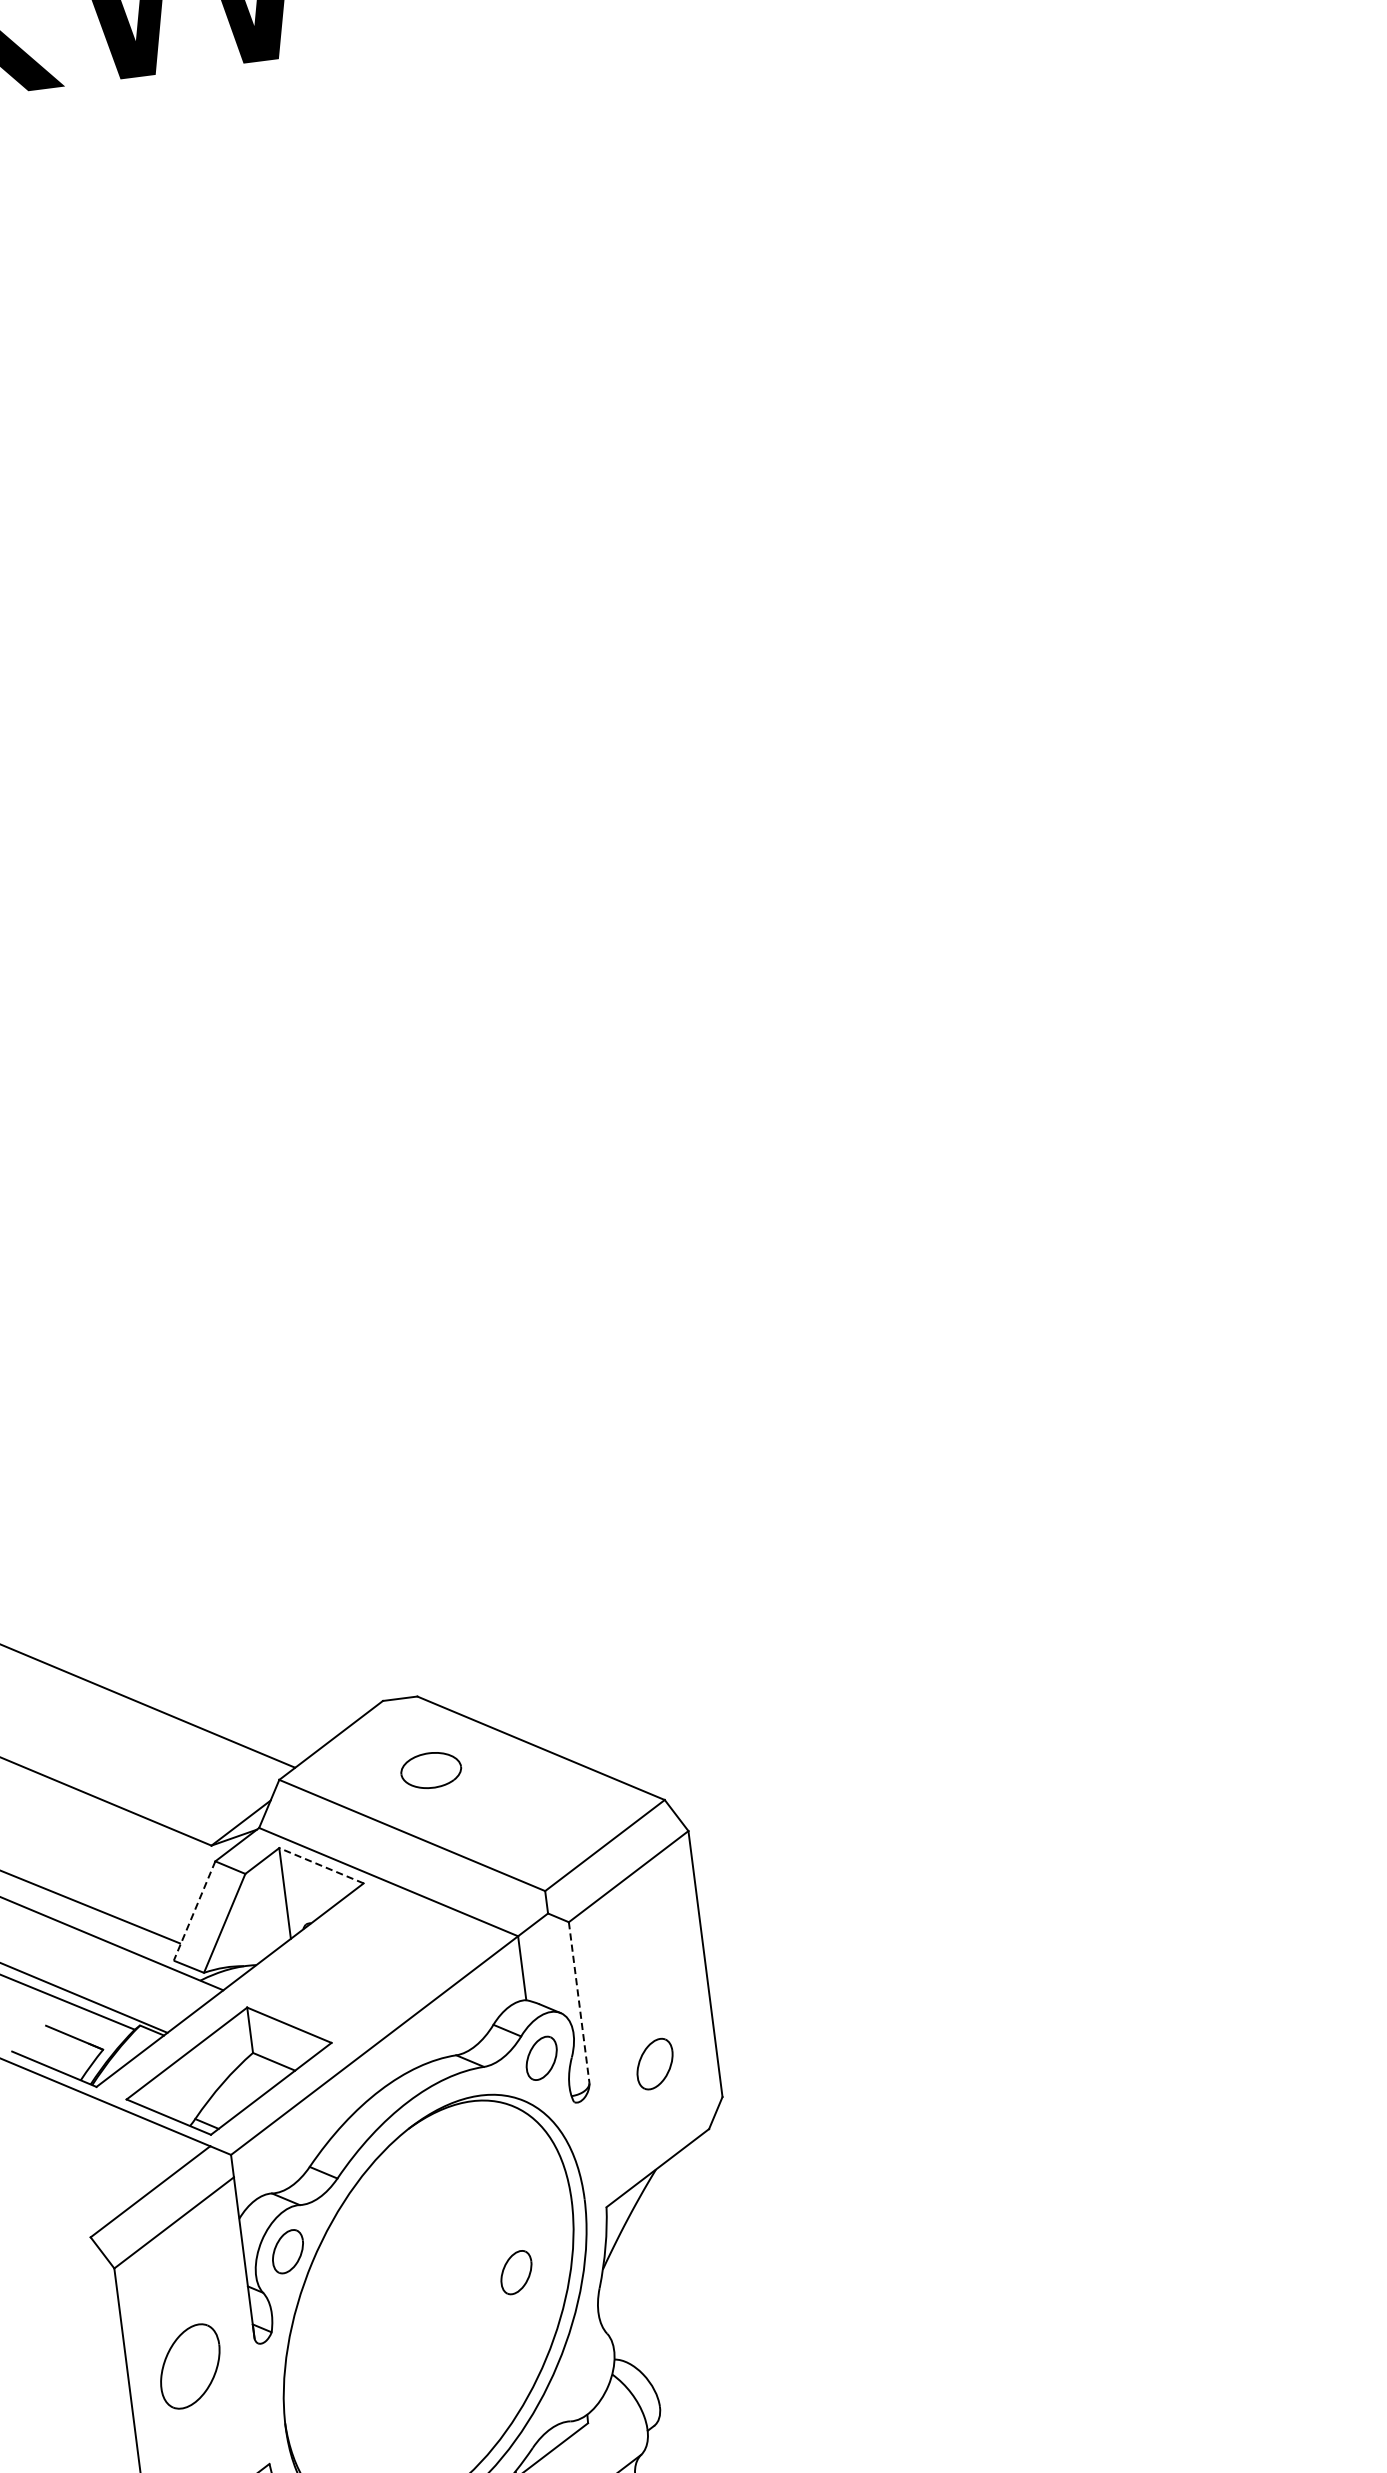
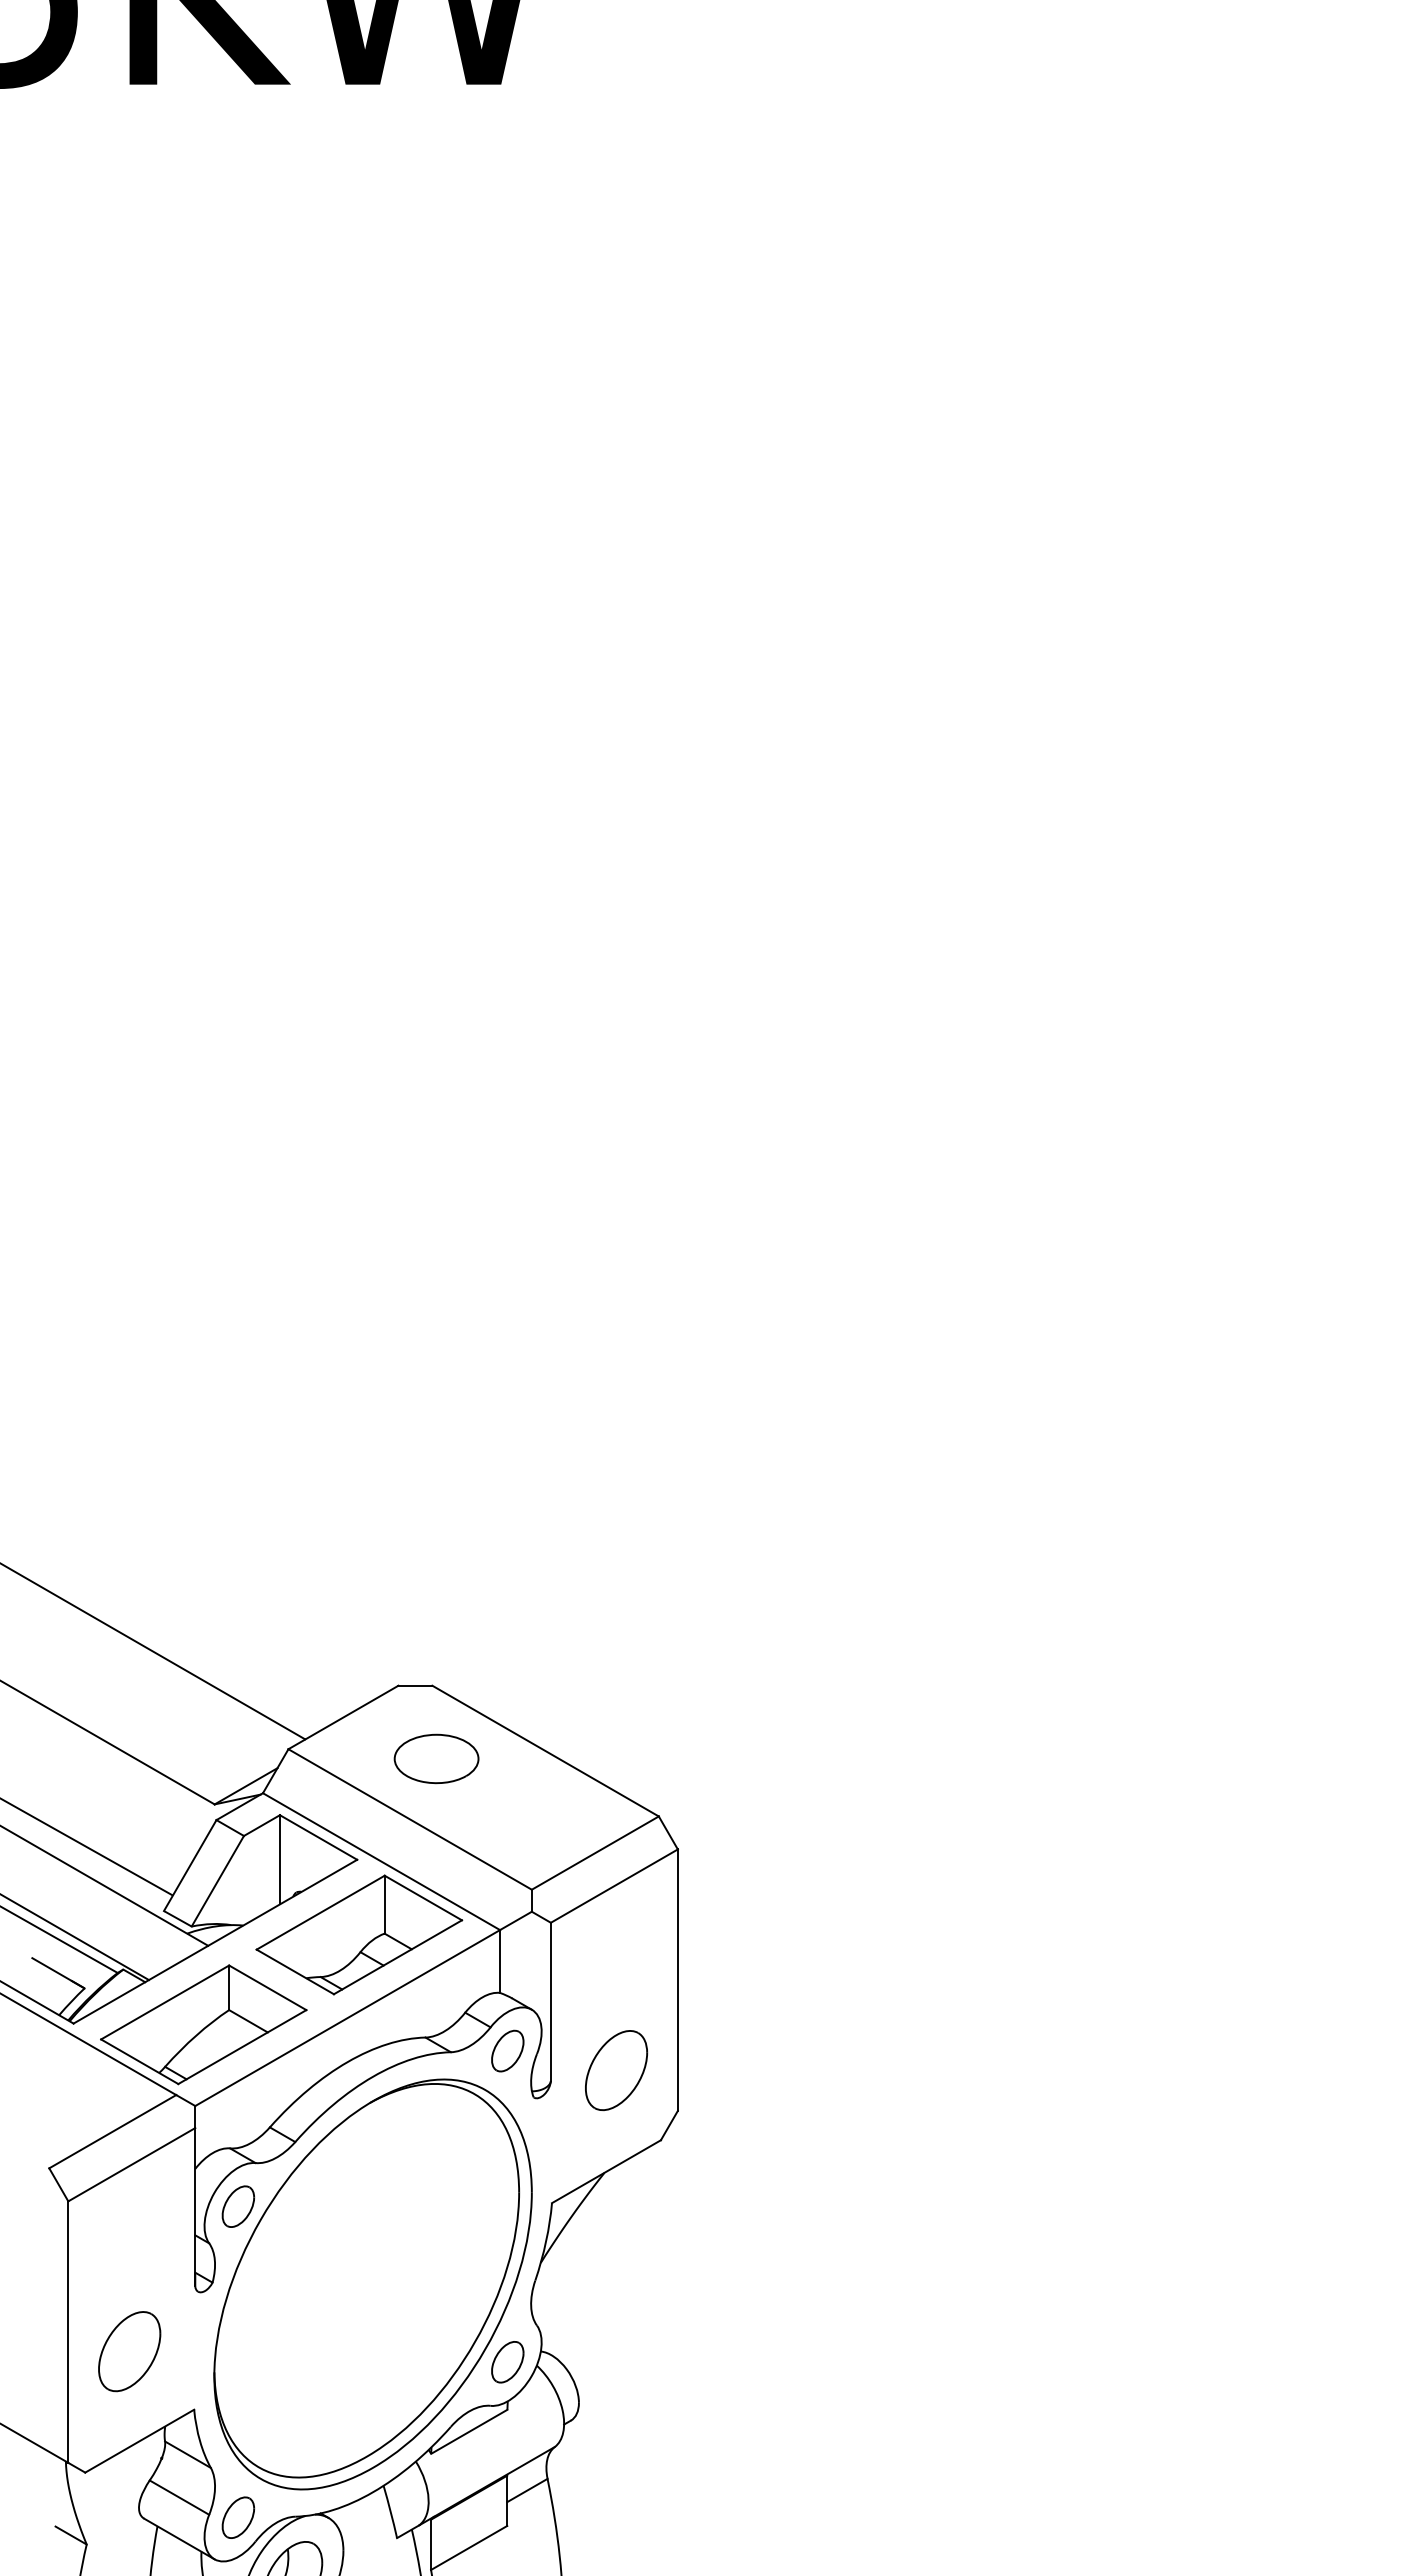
part: (431, 1770) -> (436, 1758), size x1.43
line: (321, 1865) -> (318, 1837), dashed -> solid
line: (194, 1910) -> (190, 1865), dashed -> solid
part: (375, 1959) -> (359, 1934), added
line: (578, 2003) -> (550, 2002), dashed -> solid
part: (654, 2063) -> (616, 2070), size x1.67
part: (516, 2272) -> (507, 2362), moved
part: (190, 2366) -> (129, 2351), moved

